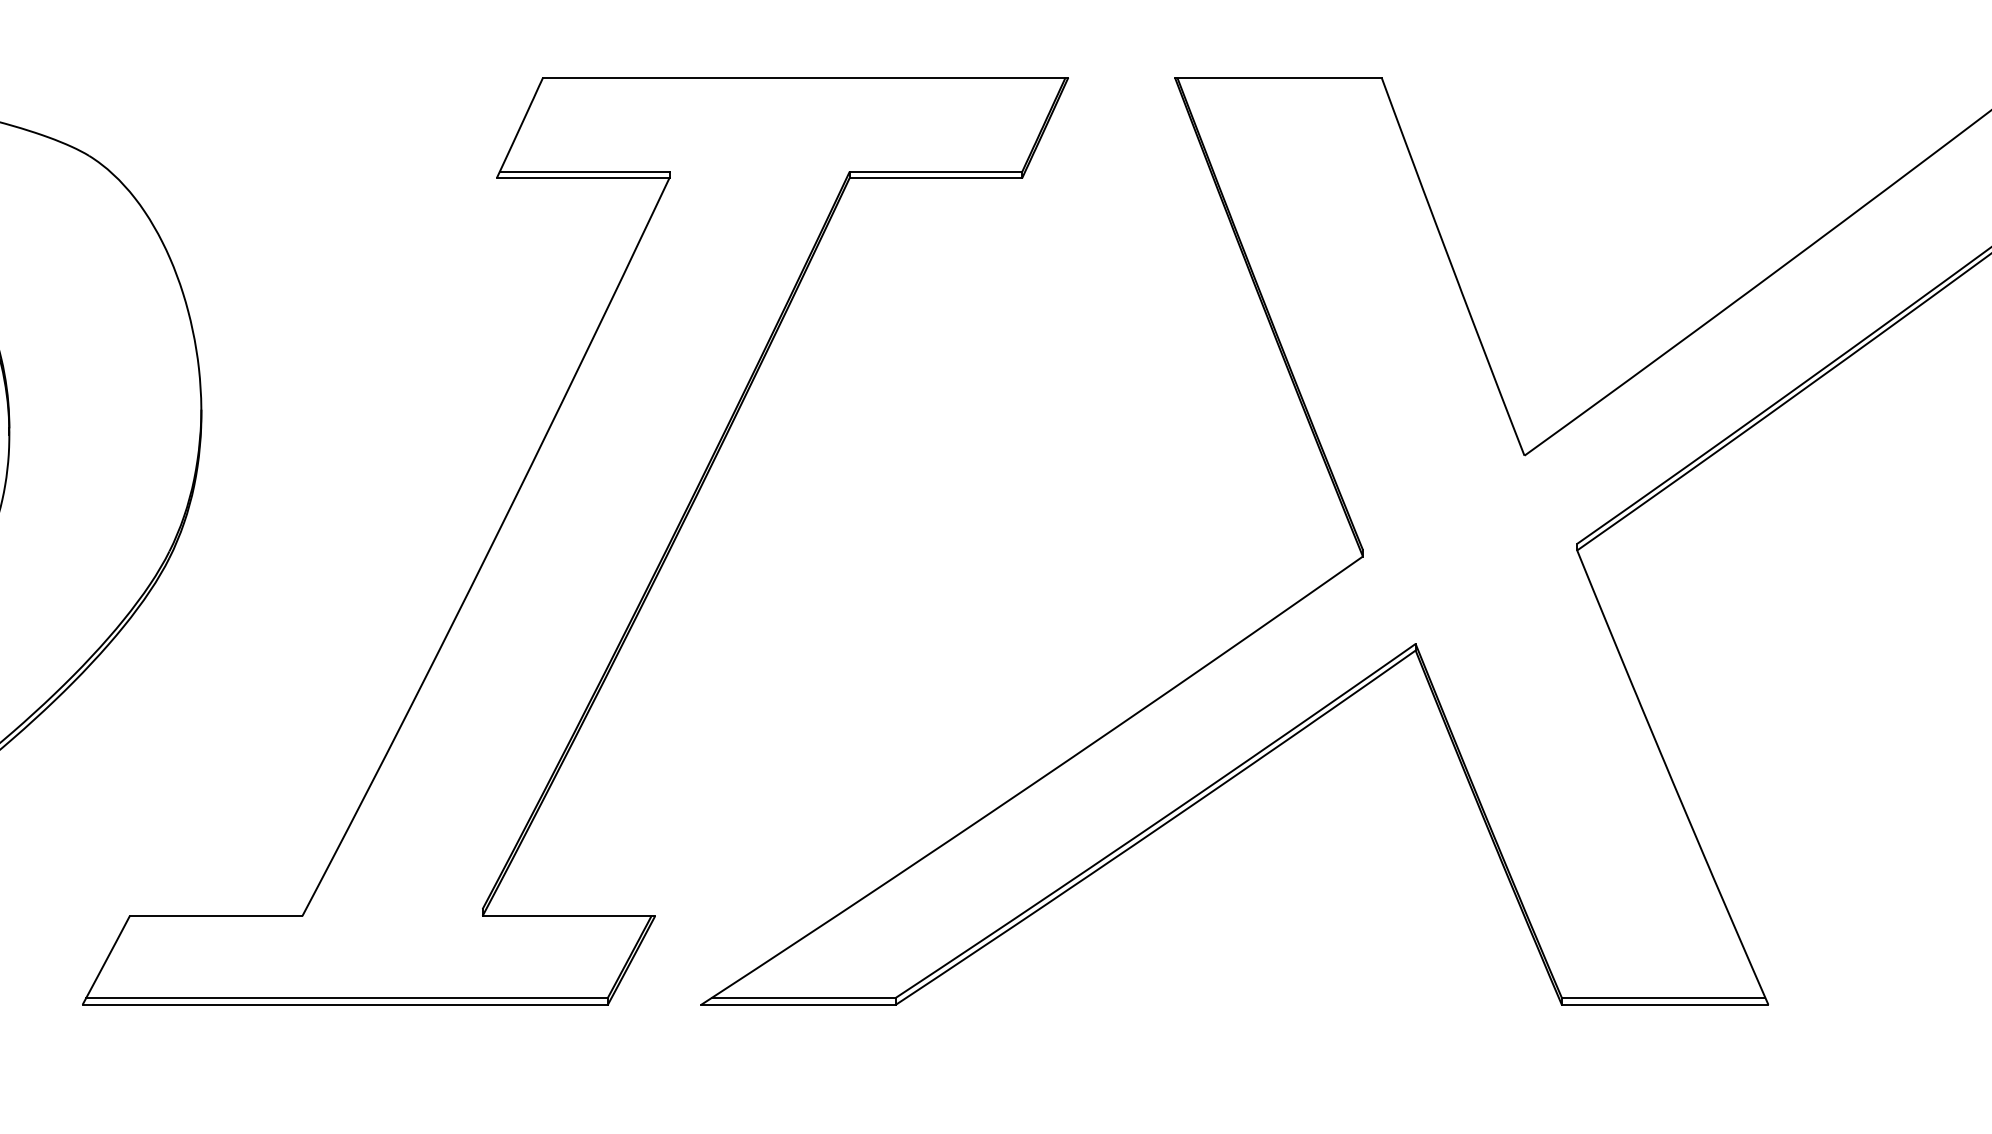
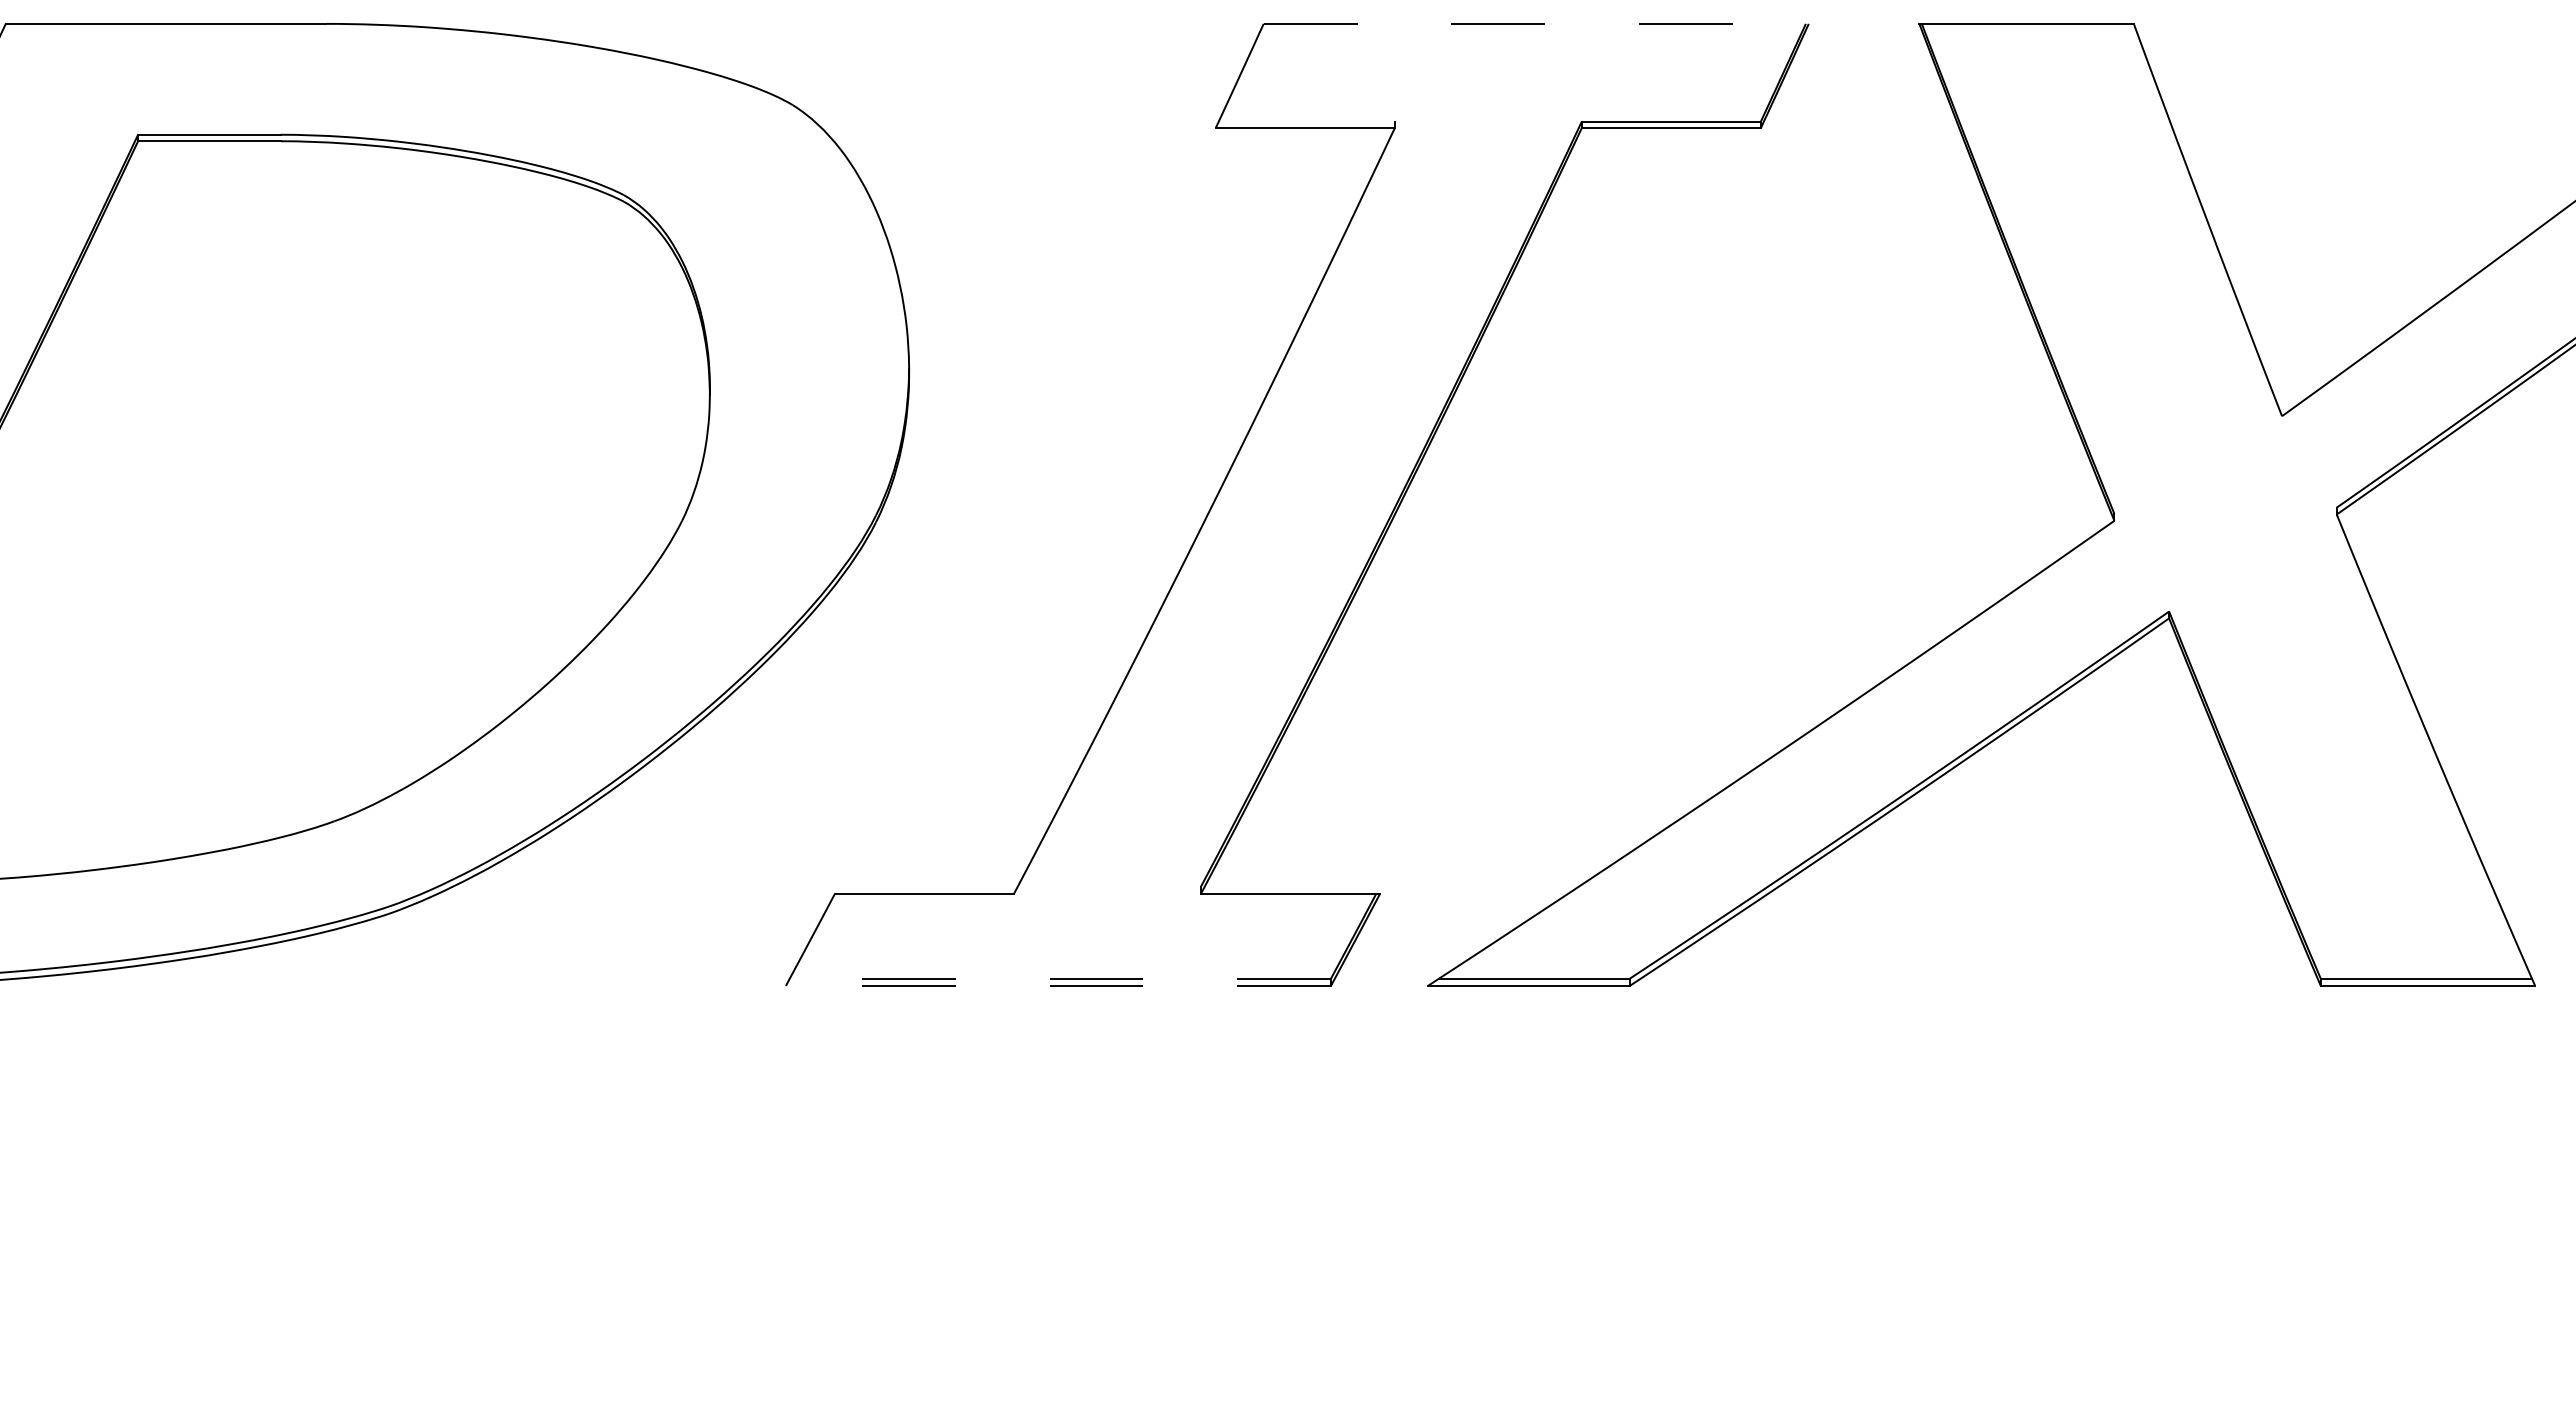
line: (805, 77) -> (1536, 23), solid -> dashed
line: (584, 171) -> (1306, 121), removed
line: (347, 997) -> (1060, 978), solid -> dashed
line: (345, 1004) -> (1058, 985), solid -> dashed

